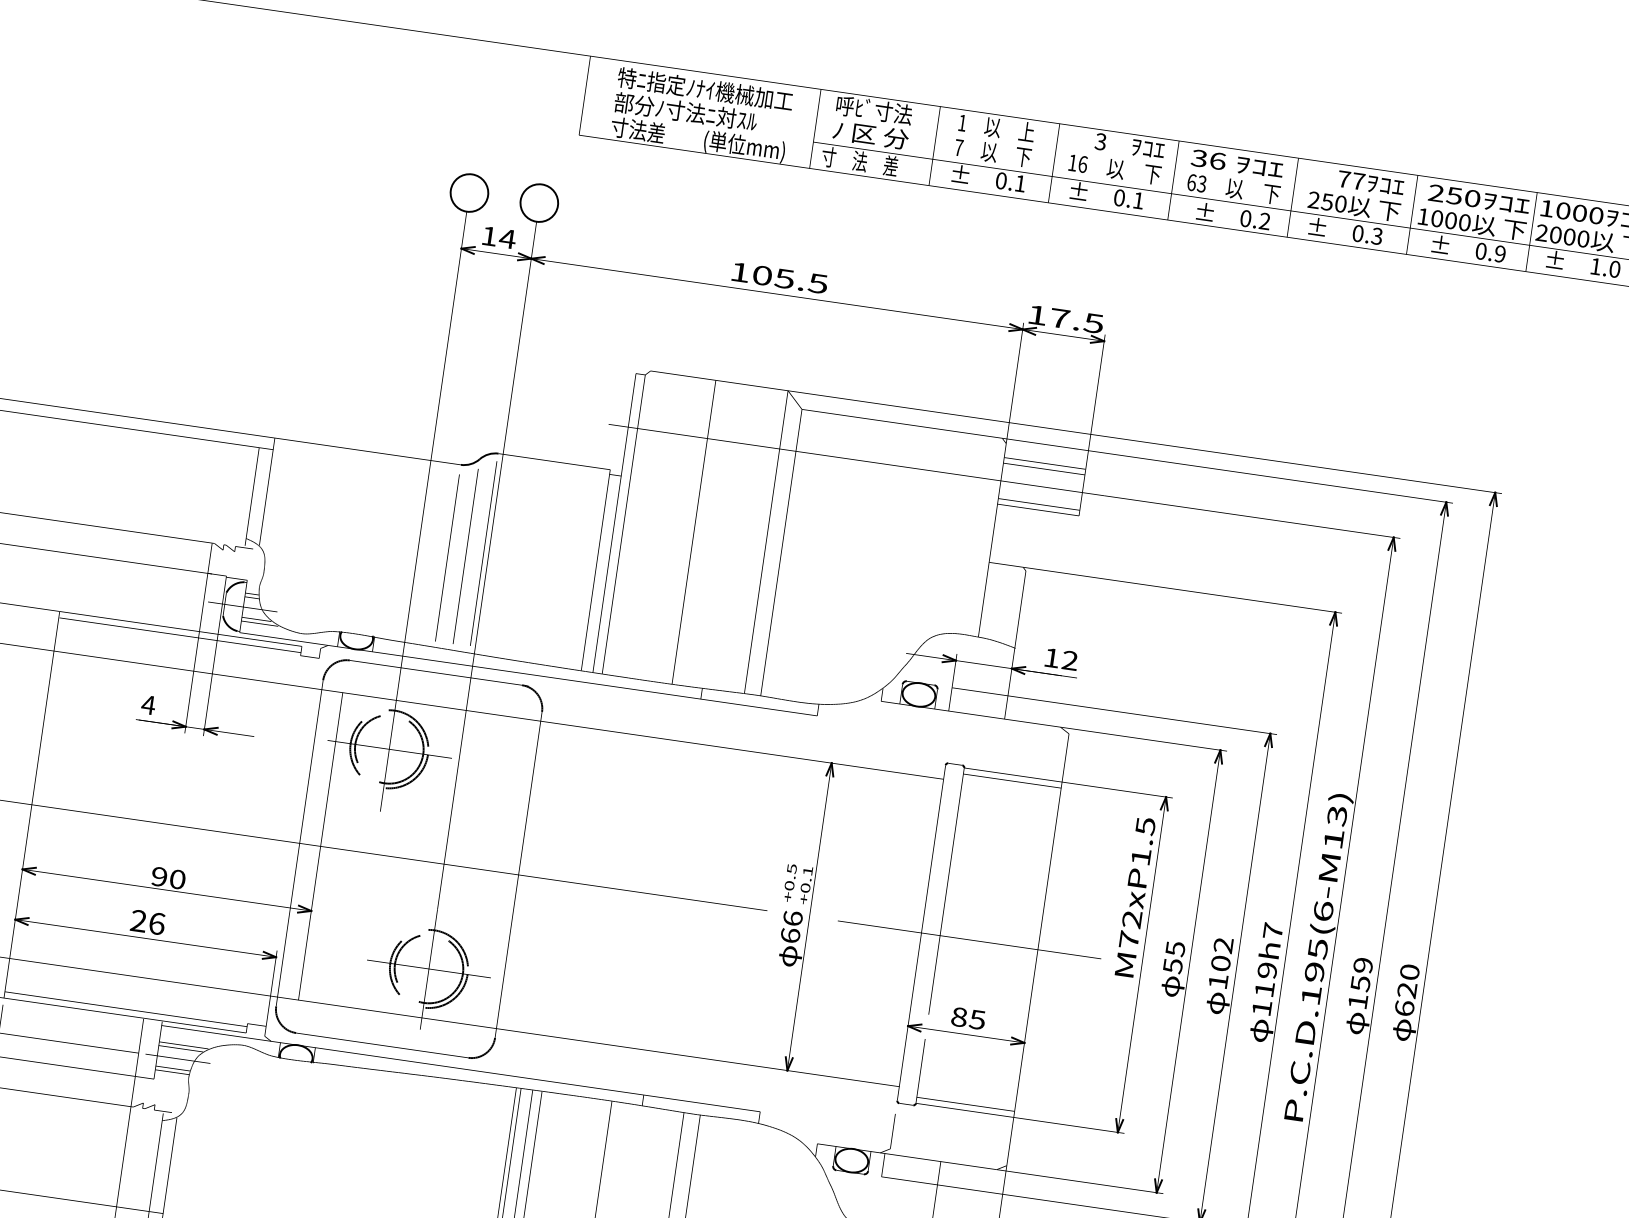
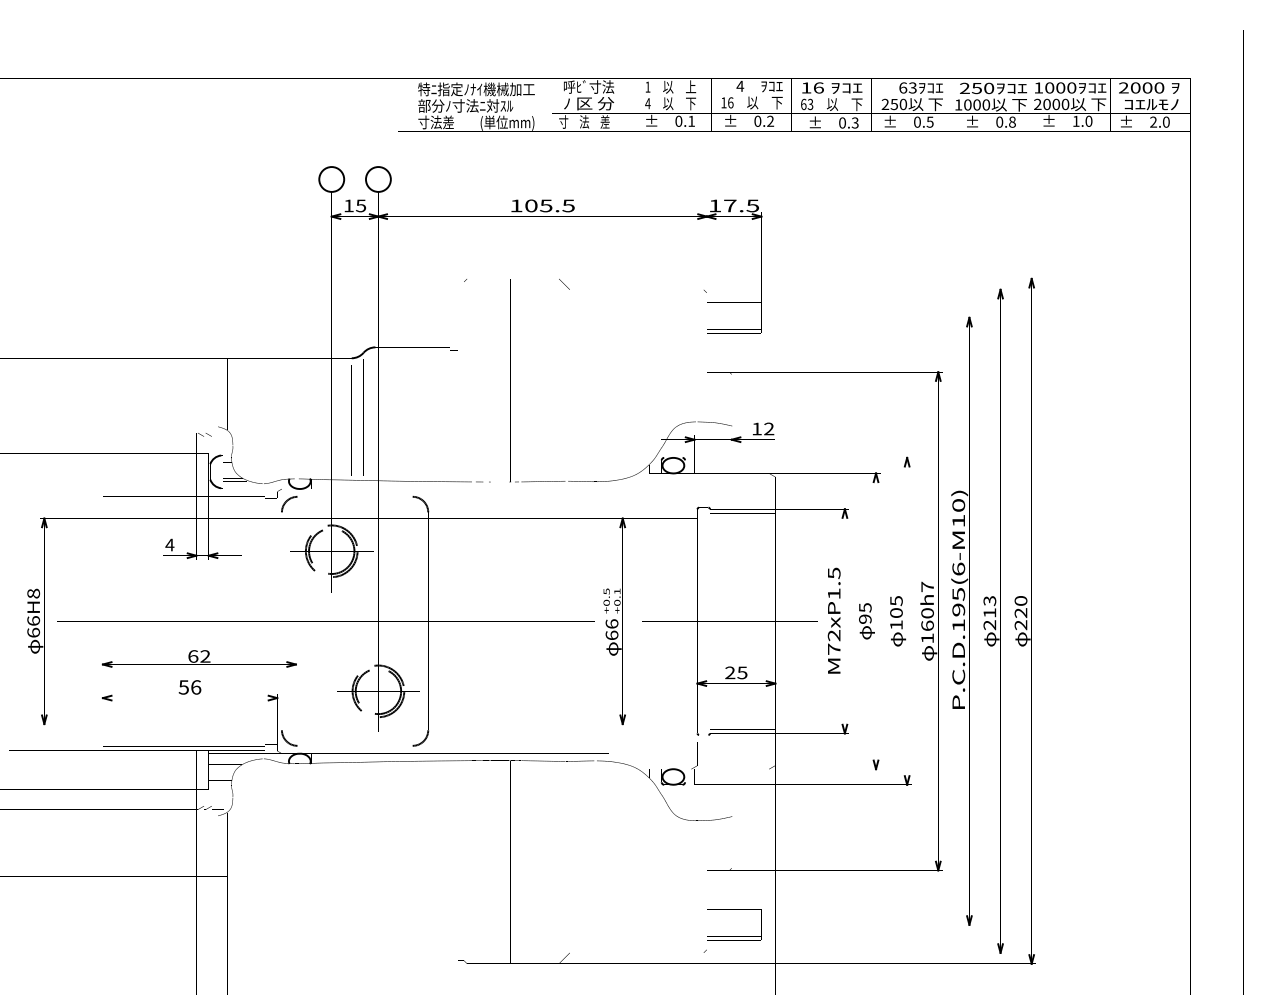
text: (1101, 140) -> (740, 85), 3 -> 4
text: (958, 147) -> (647, 103), 7 -> 4
text: (1199, 157) -> (806, 87), 36 -> 16
text: (1350, 179) -> (907, 87), 77 -> 63
text: (1138, 199) -> (770, 120), 0.1 -> 0.2
text: (1263, 221) -> (854, 123), 0.2 -> 0.3
text: (1377, 235) -> (930, 121), 0.3 -> 0.5
text: (506, 238) -> (360, 205), 14 -> 15
text: (1500, 253) -> (1012, 121), 0.9 -> 0.8
text: (1336, 815) -> (958, 505), P.C.D.195(6-M13) -> P.C.D.195(6-M10)
text: (168, 878) -> (199, 656), 90 -> 62
text: (1134, 896) -> (833, 620), moved
text: (138, 921) -> (183, 687), 26 -> 56
text: (1223, 946) -> (896, 601), 102 -> 105
text: (1173, 966) -> (865, 619), 55 -> 95
text: (1265, 979) -> (927, 619), 119h7 -> 160h7
text: (1360, 984) -> (989, 613), 159 -> 213
text: (1403, 1008) -> (1020, 625), 620 -> 220
text: (959, 1016) -> (730, 672), 85 -> 25

